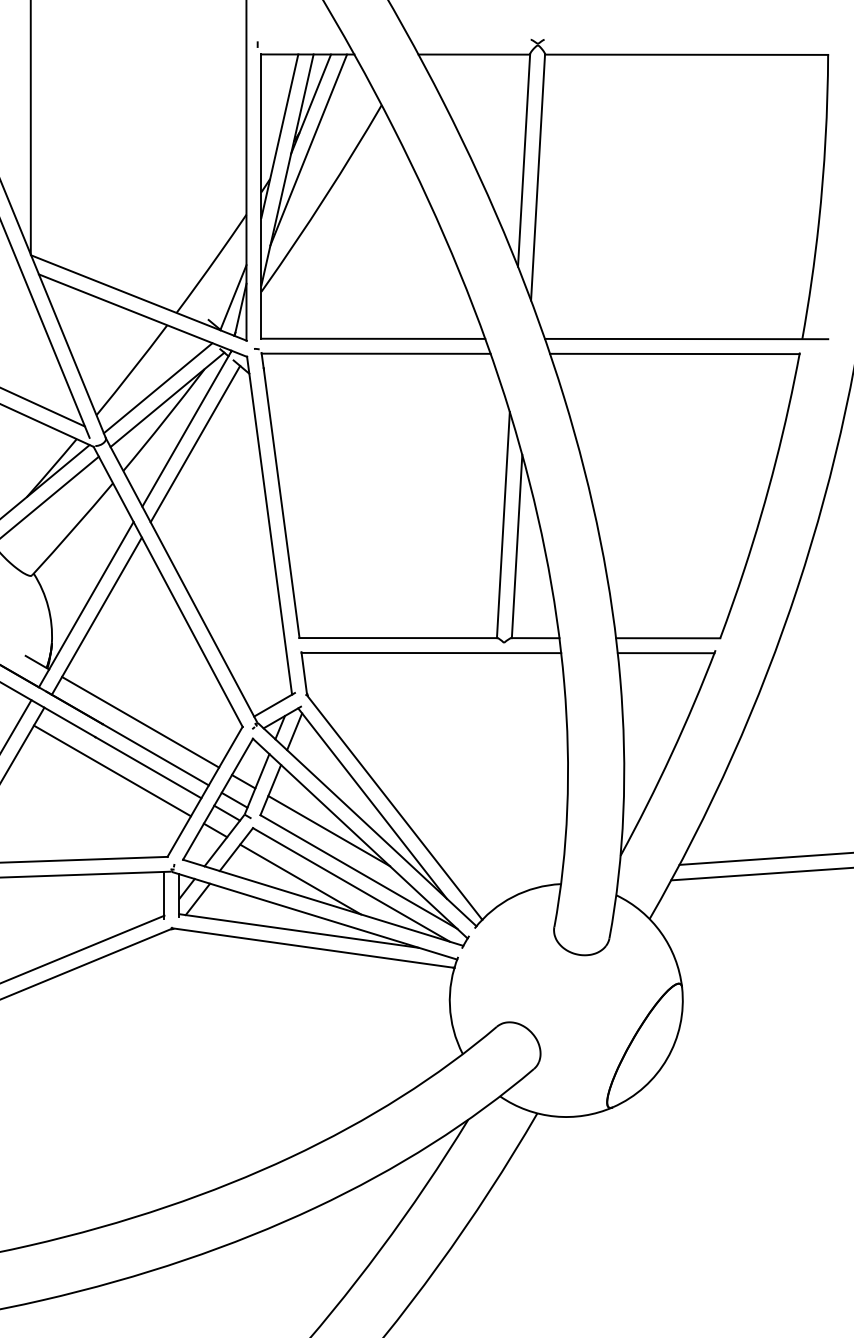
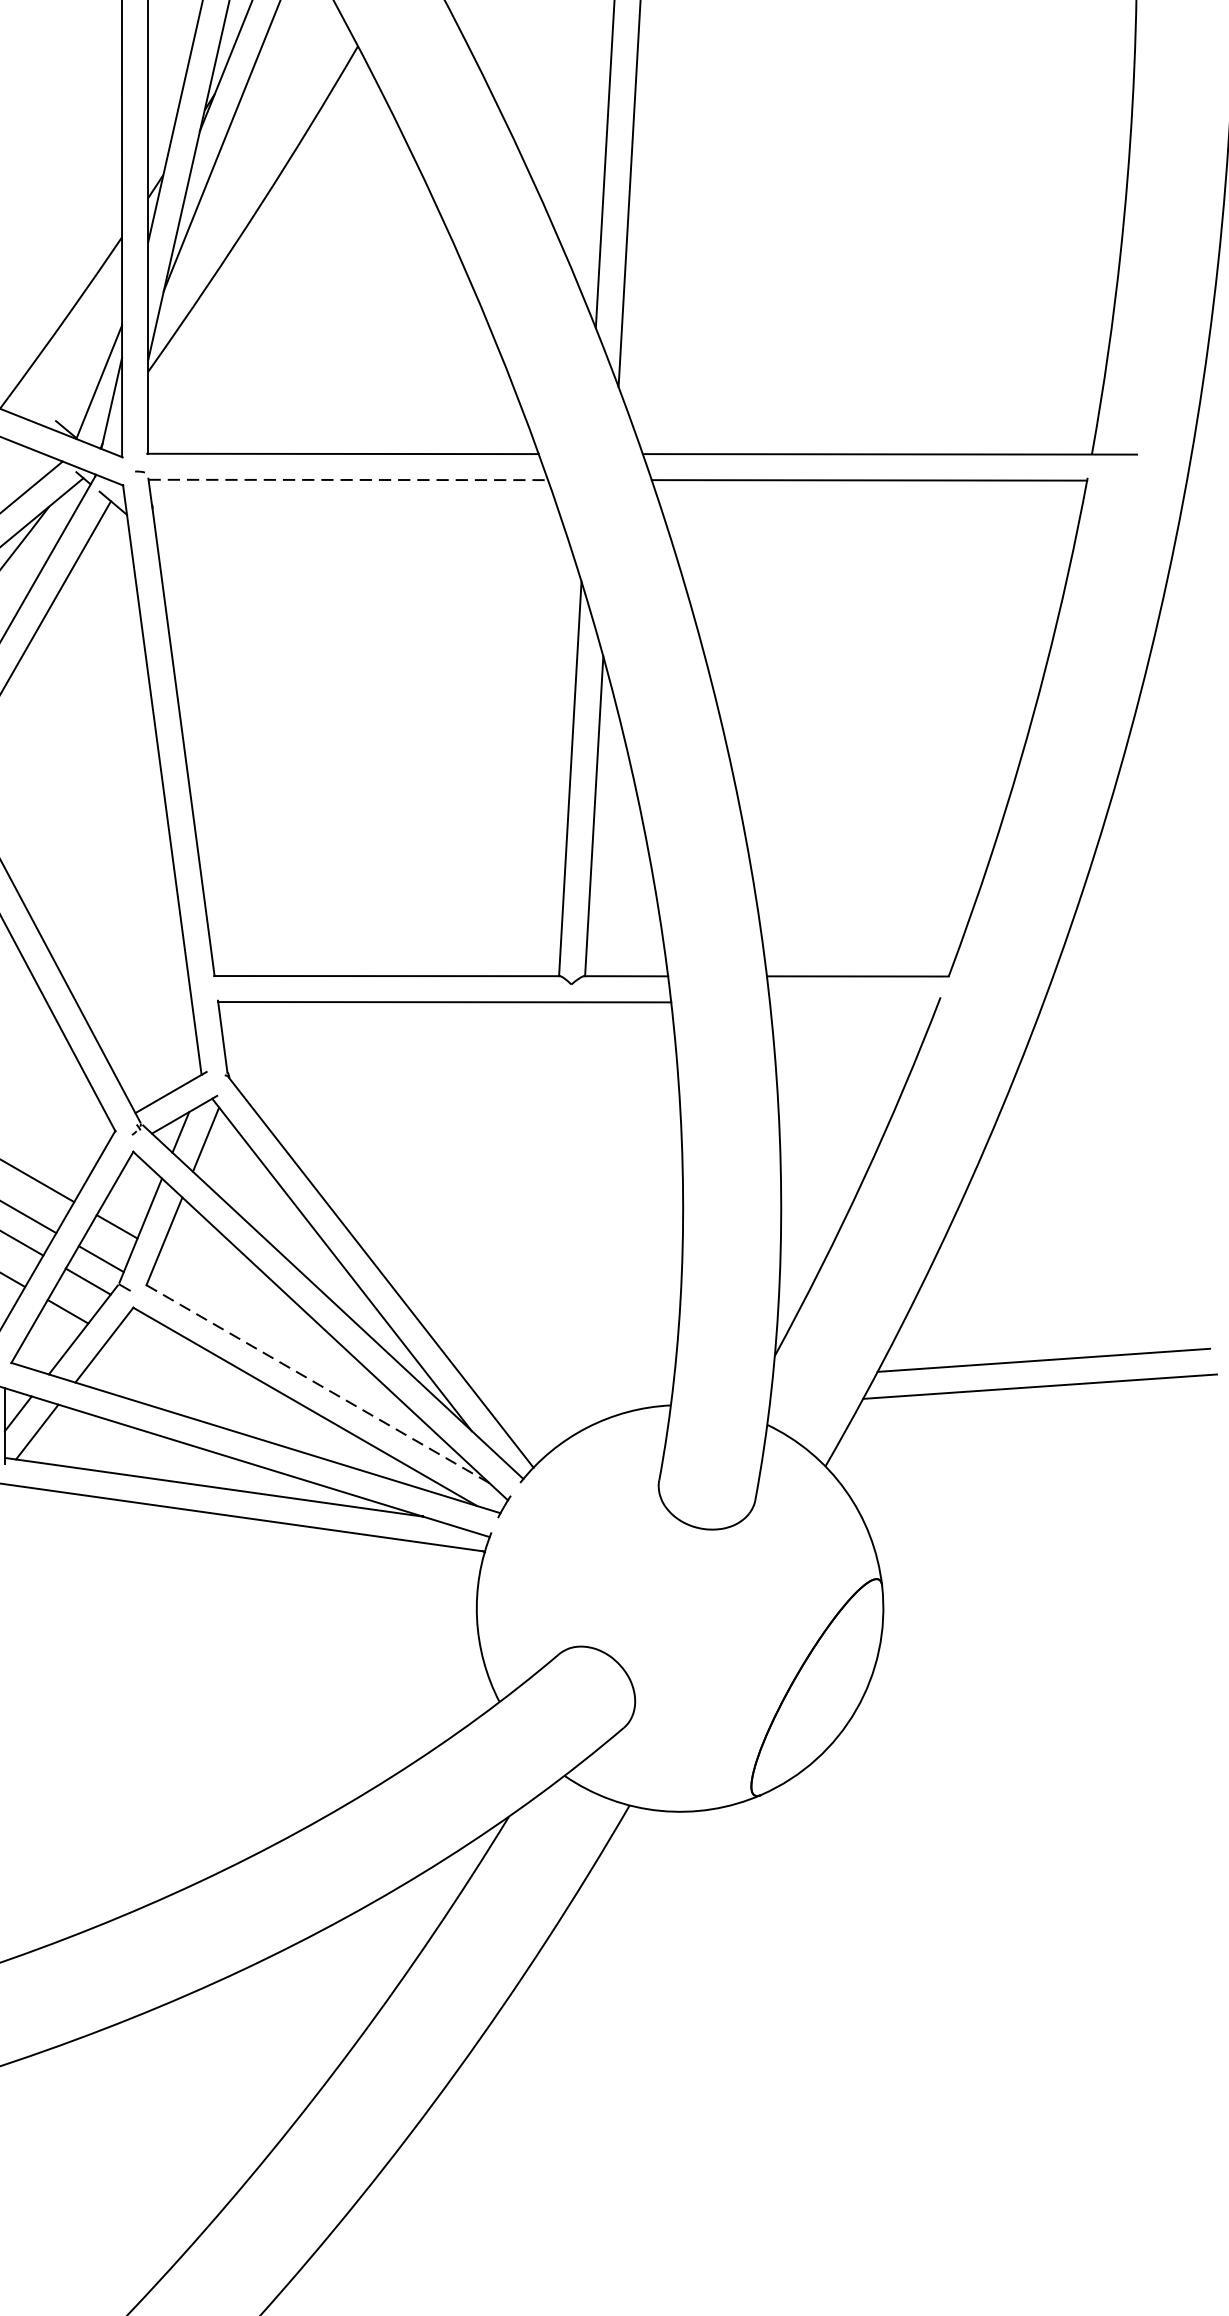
line: (376, 353) -> (348, 479), solid -> dashed
line: (665, 653) -> (853, 1003), removed
line: (329, 831) -> (266, 1313), removed
line: (358, 872) -> (317, 1385), solid -> dashed
line: (300, 879) -> (216, 1397), removed

